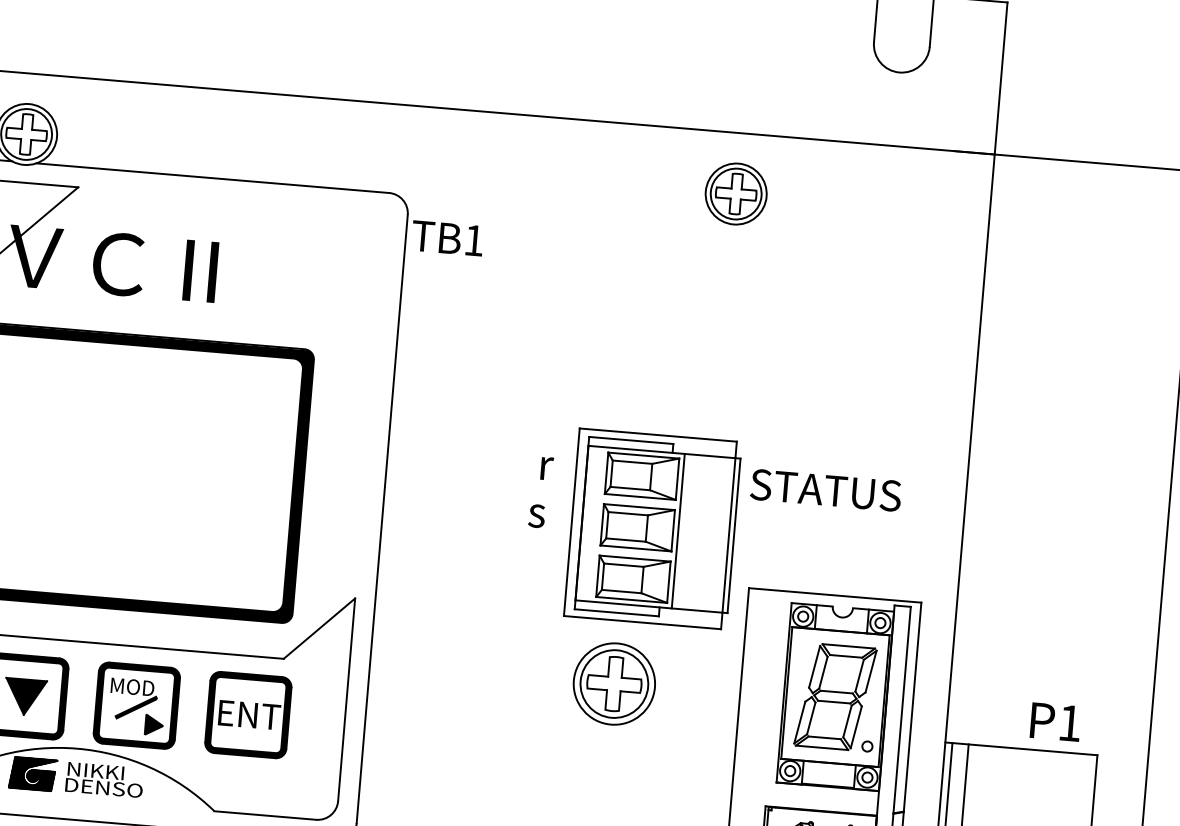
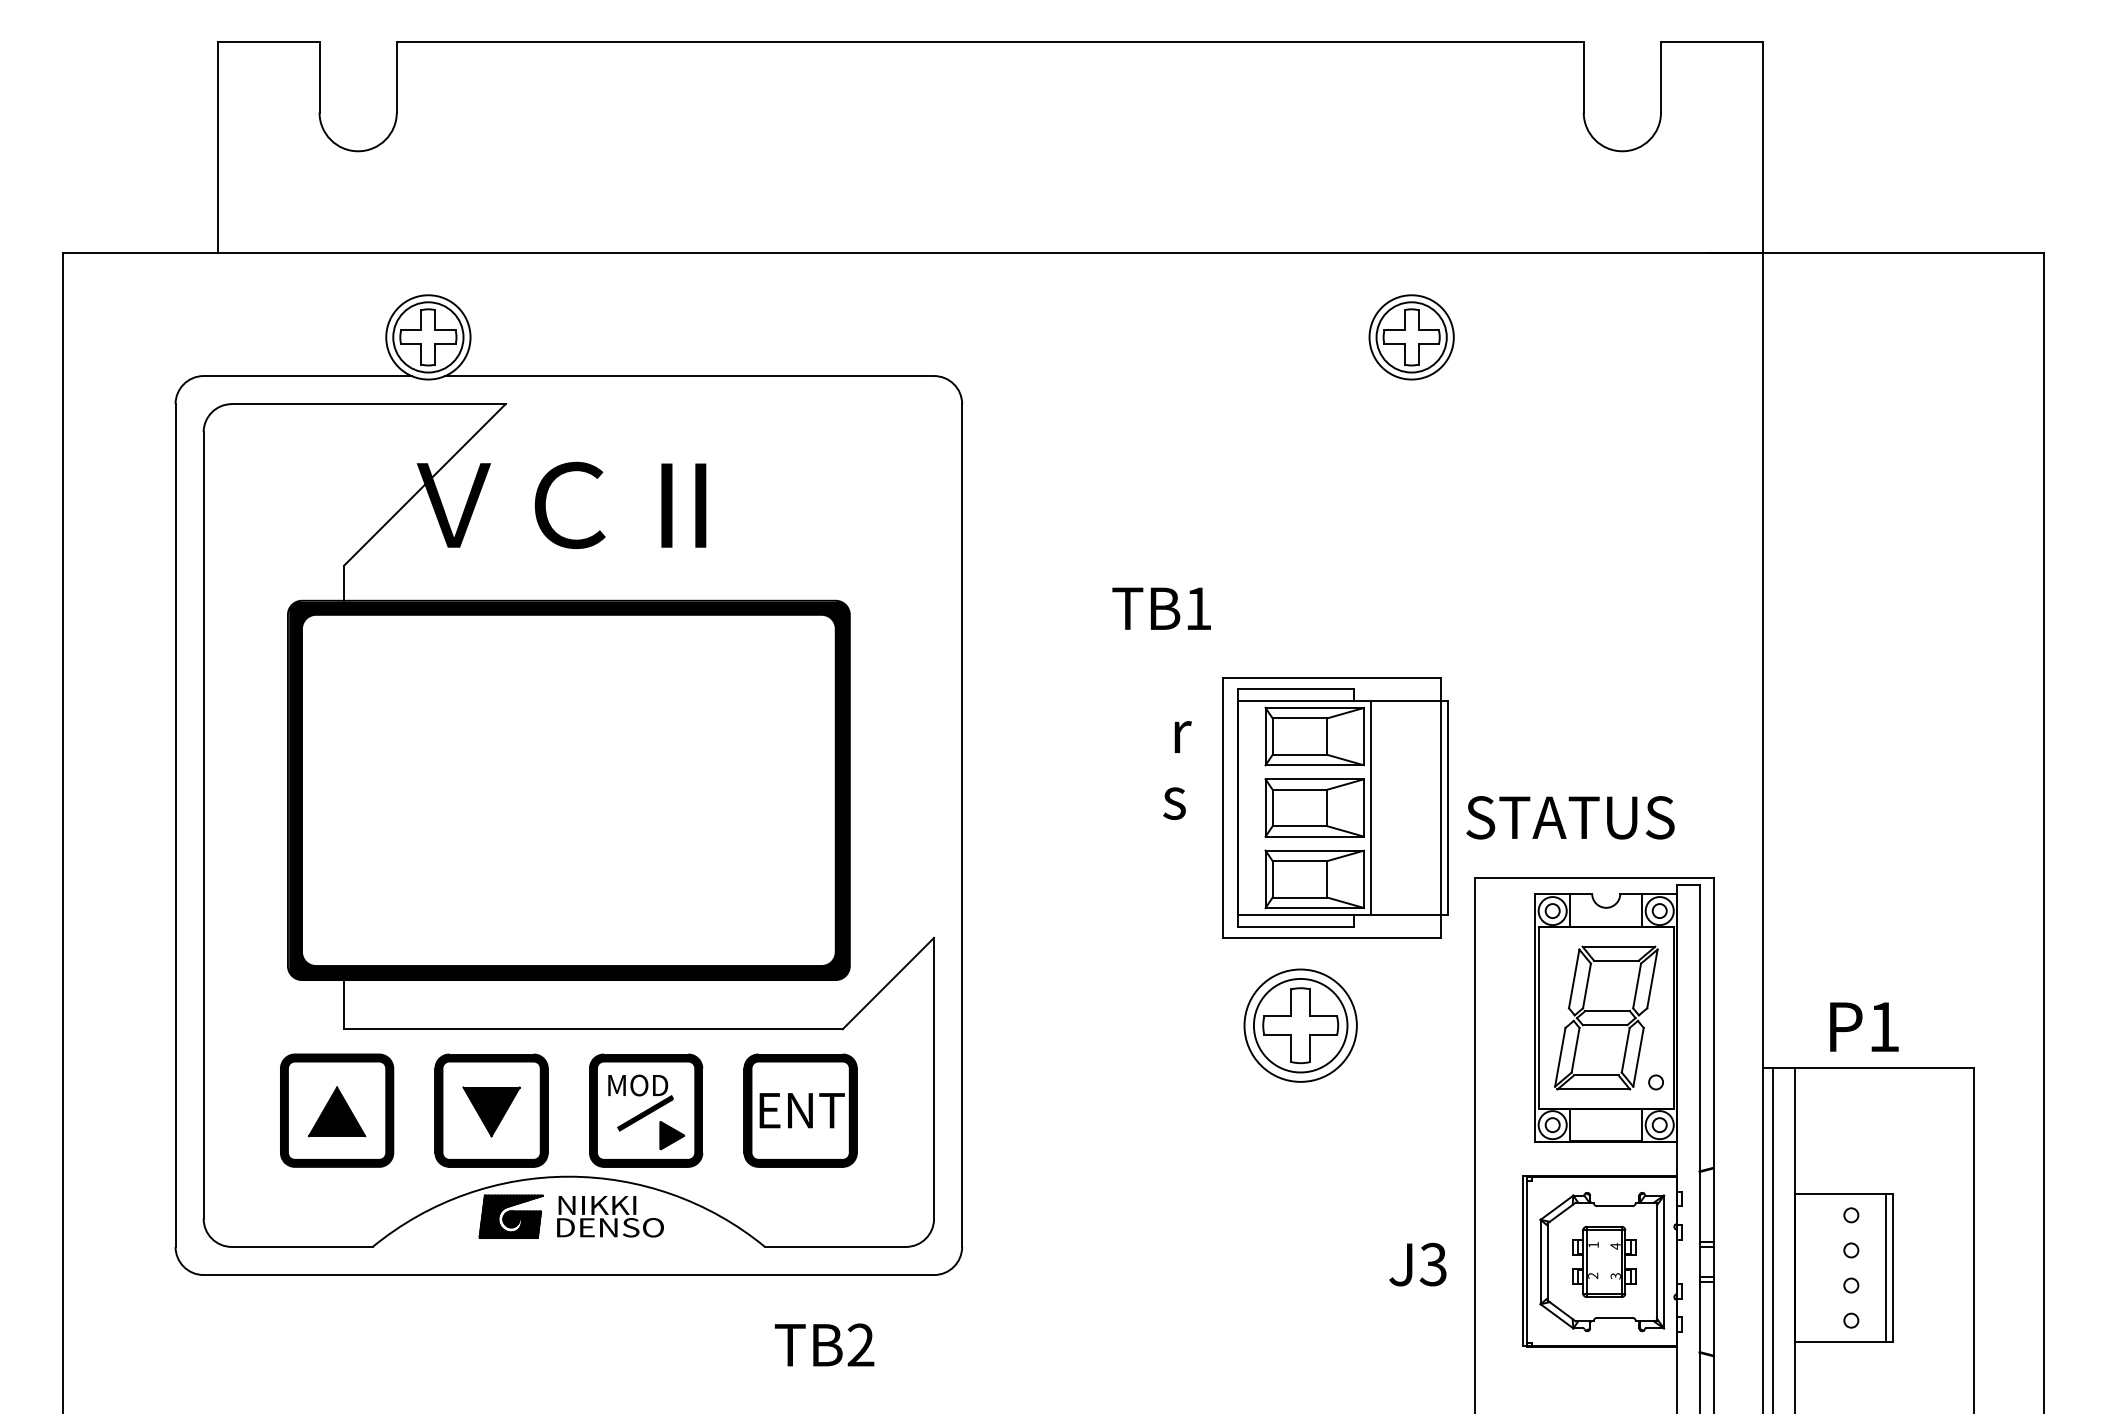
text: (447, 238) -> (1161, 608), moved
text: (826, 490) -> (1570, 817), moved
text: (1055, 721) -> (1864, 1026), moved

